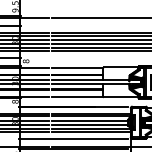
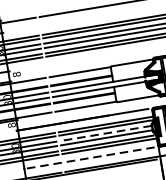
line: (90, 120) -> (106, 132), solid -> dashed
line: (73, 138) -> (89, 157), solid -> dashed

